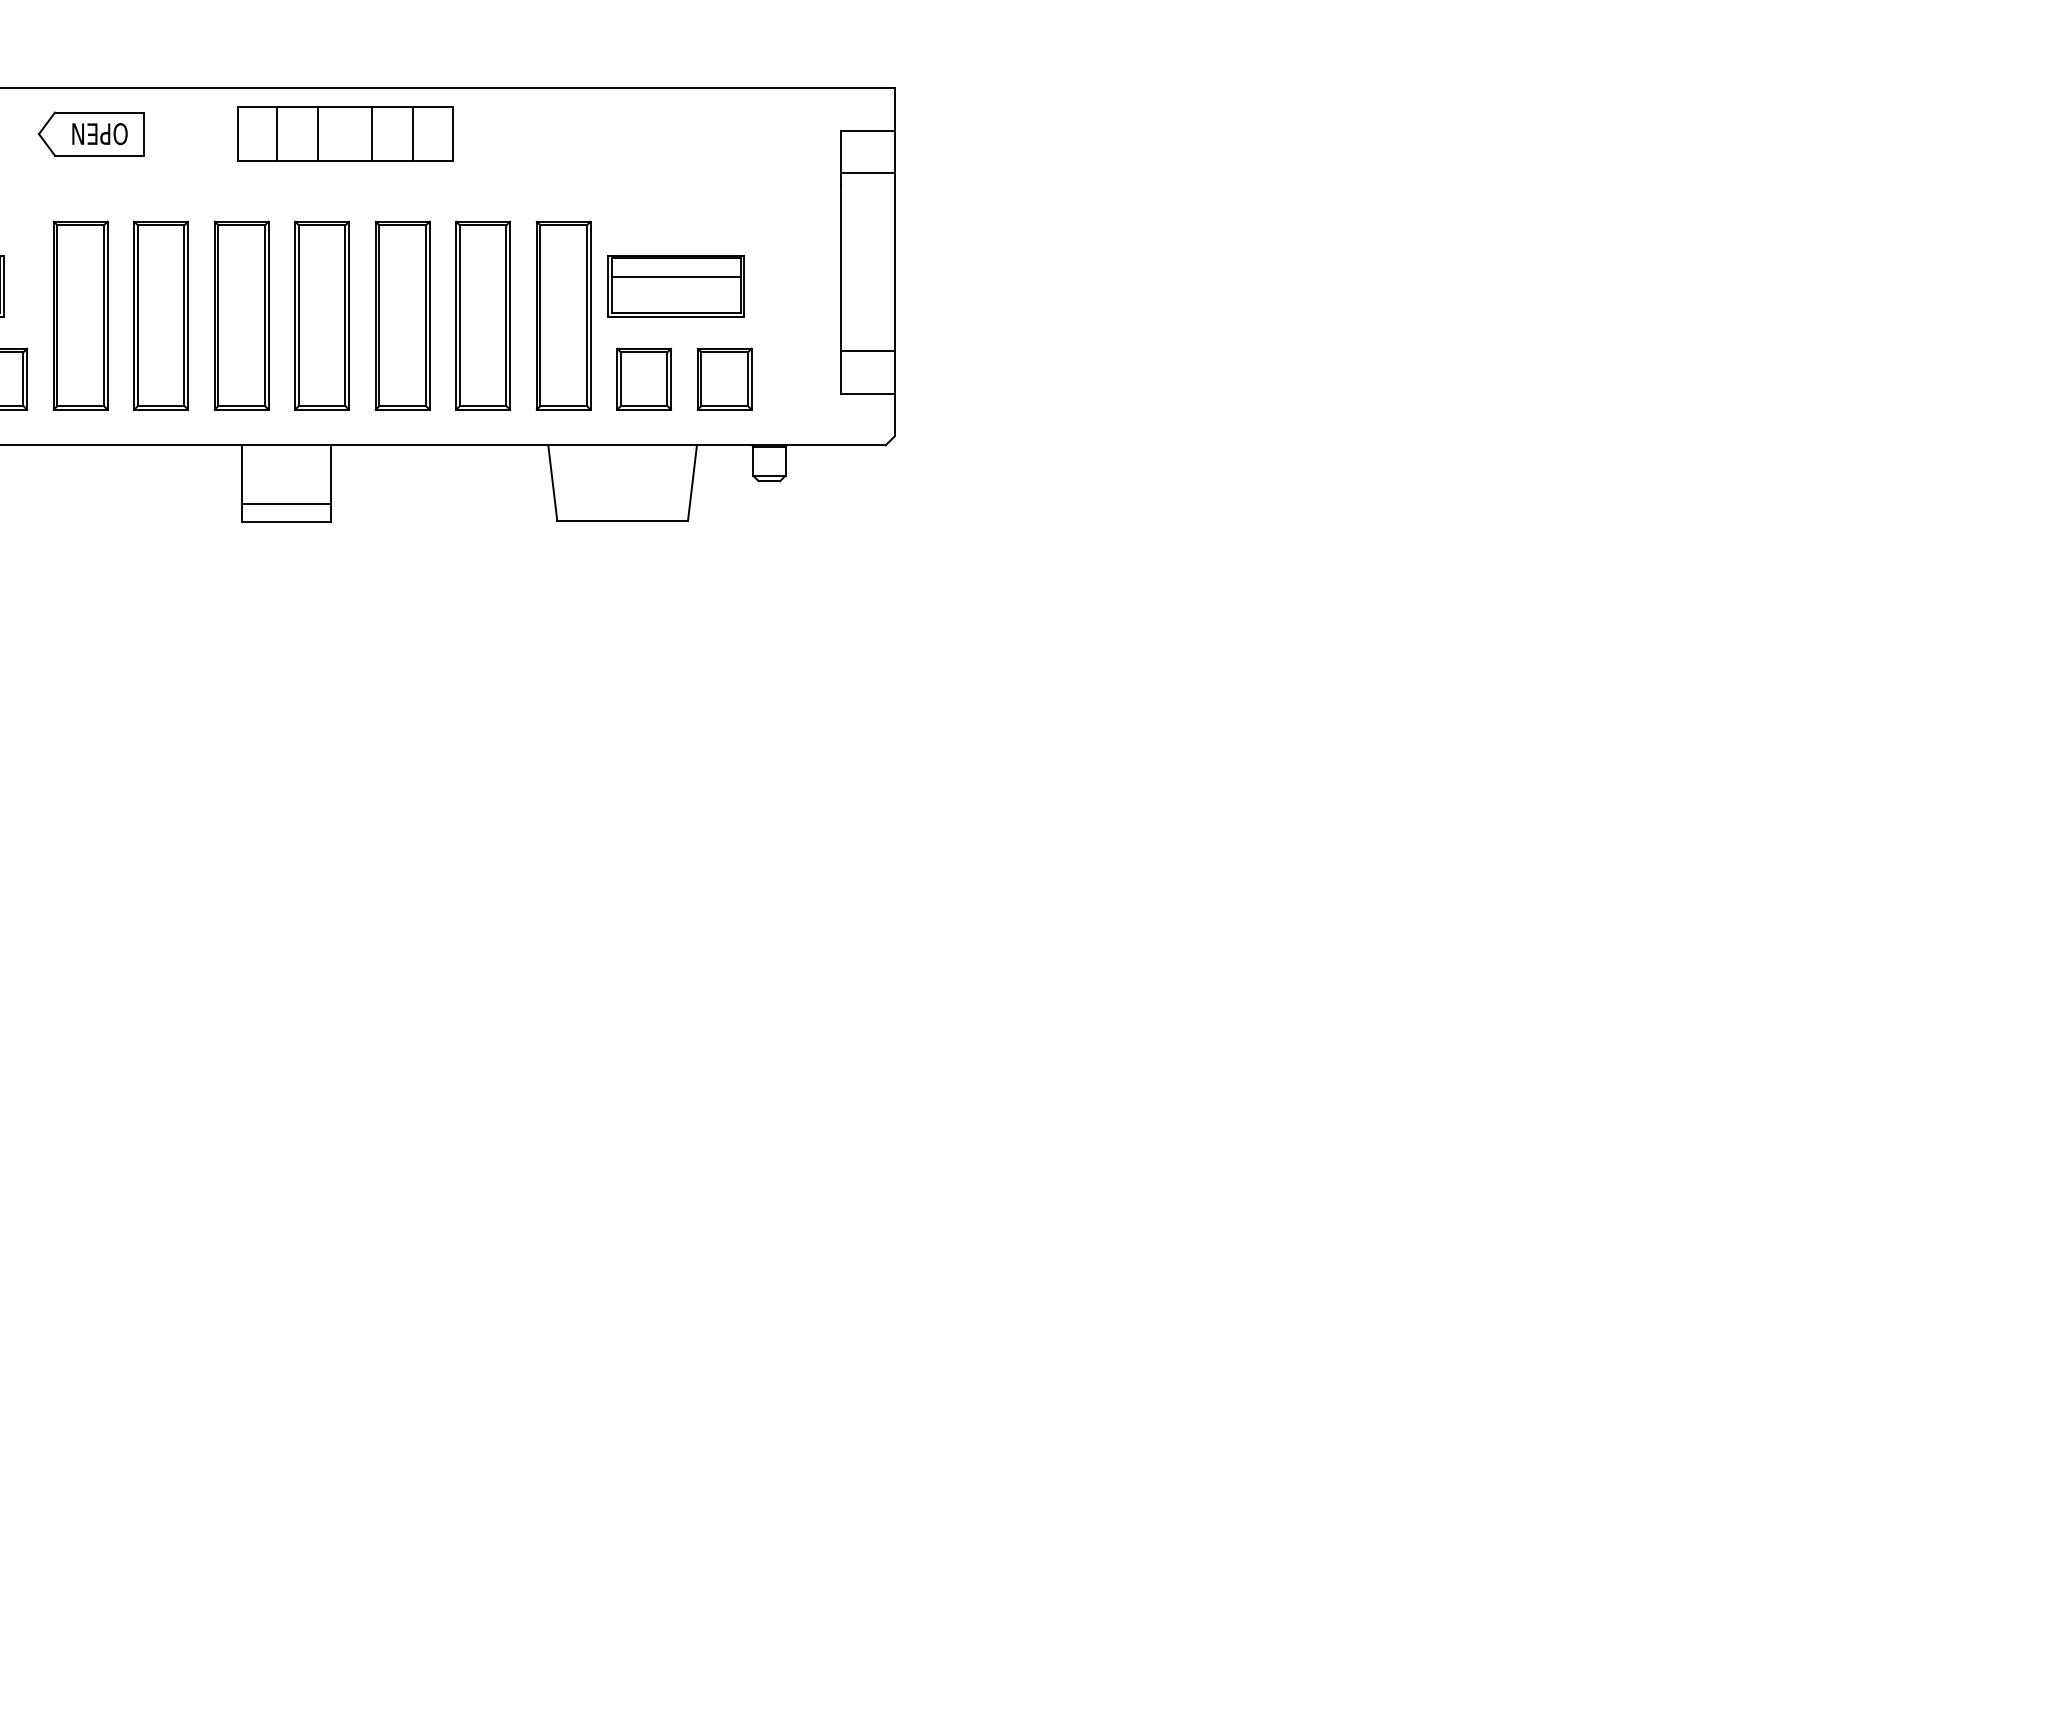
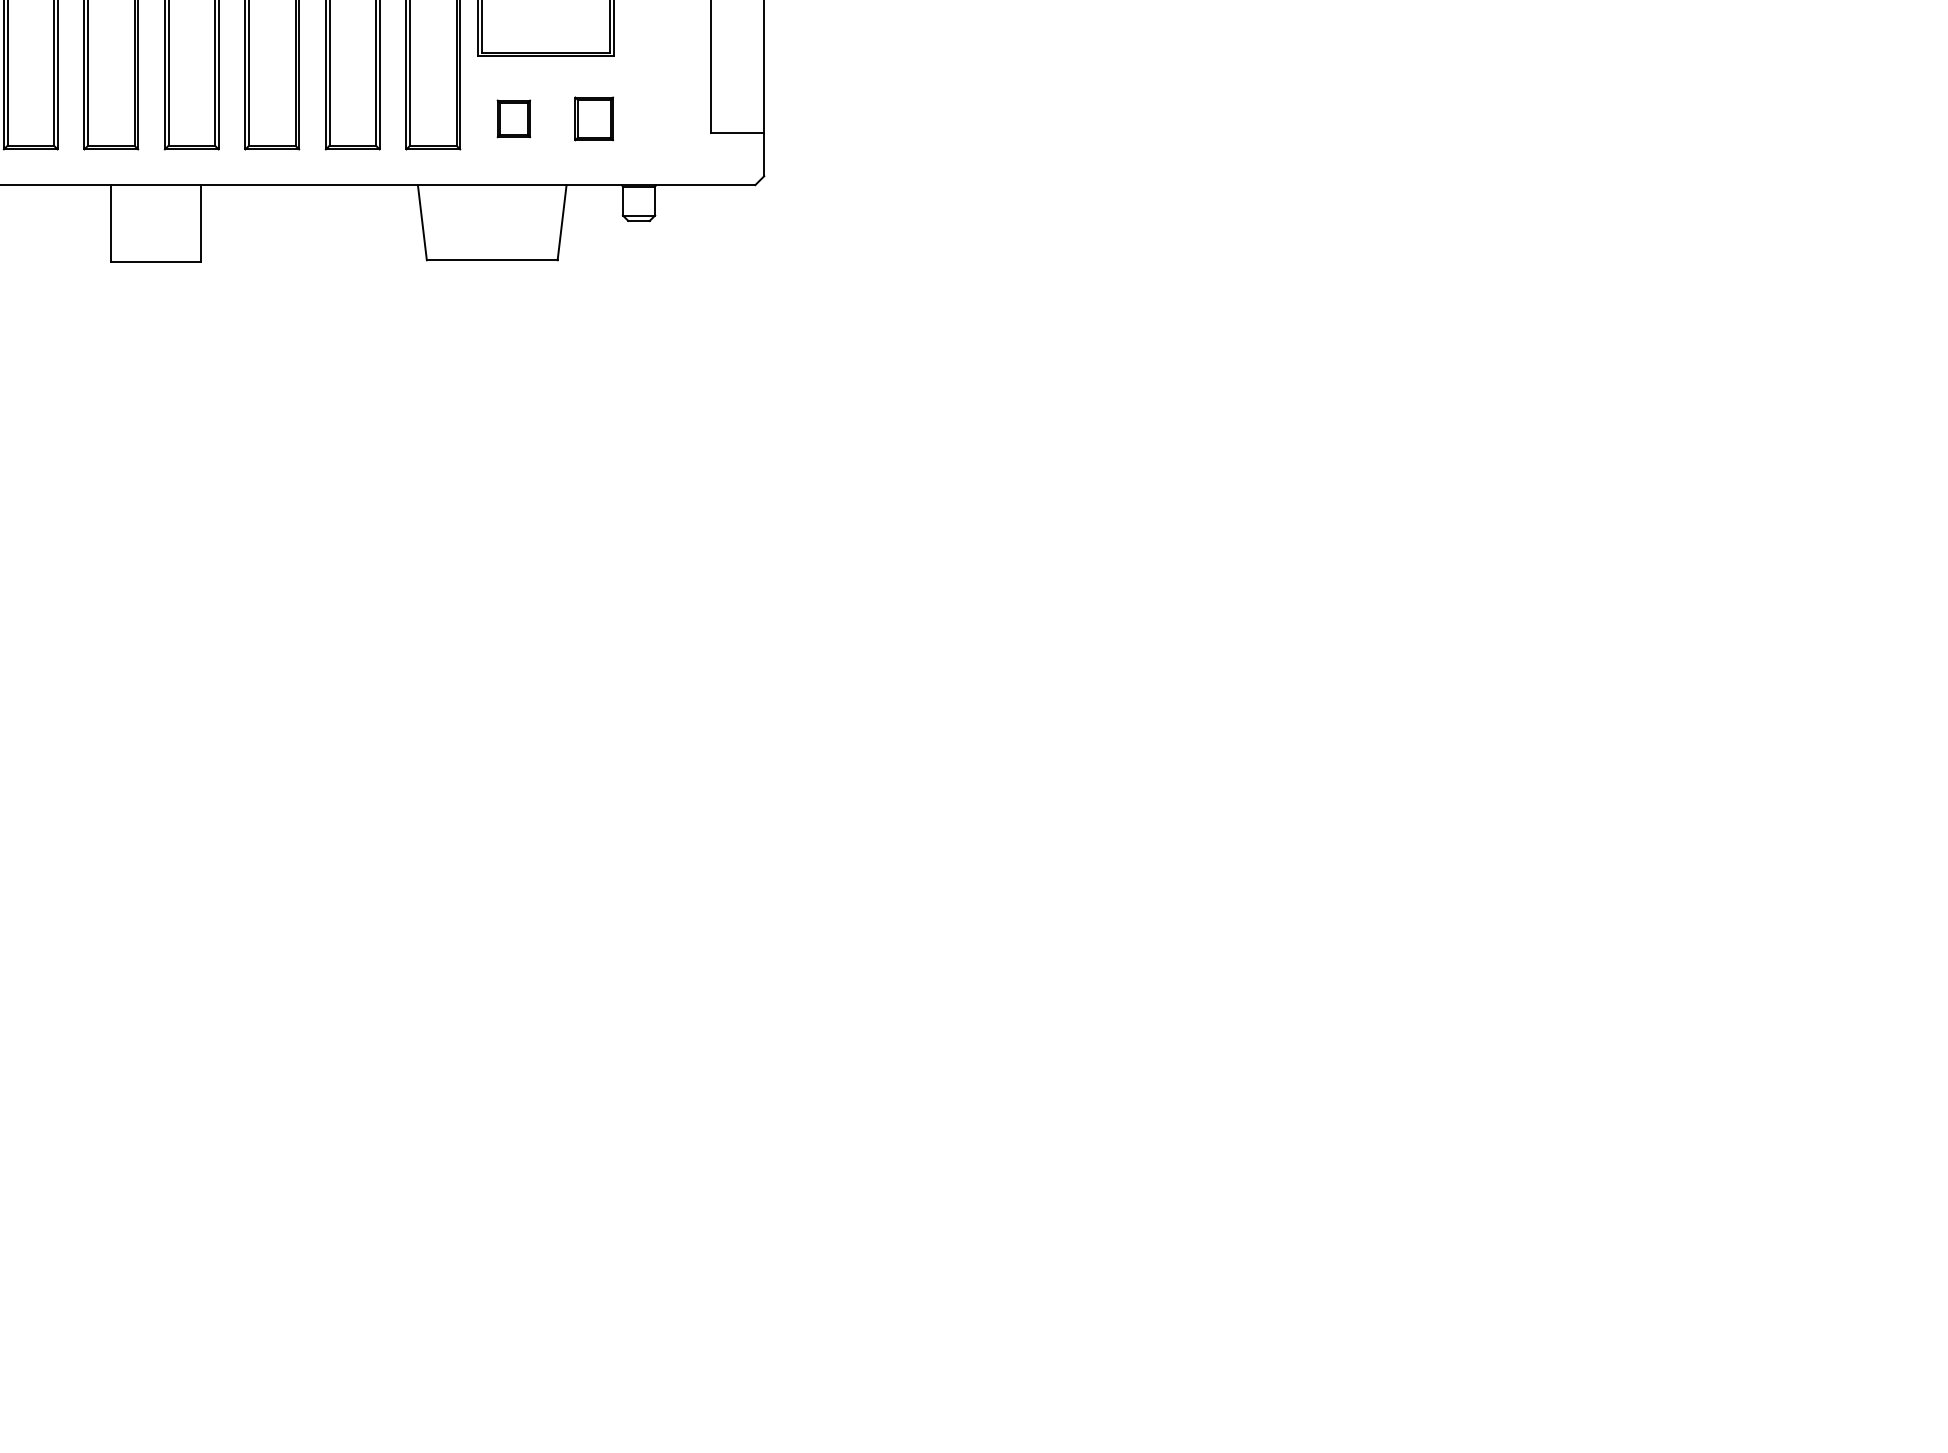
line: (676, 277) -> (546, 17), removed
line: (867, 351) -> (737, 91), removed
part: (644, 378) -> (514, 118), size x0.6
part: (724, 378) -> (594, 118), size x0.7
line: (286, 504) -> (156, 244), removed

